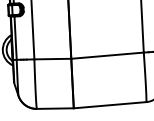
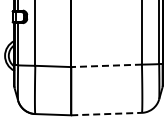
line: (107, 55) -> (106, 65), solid -> dashed
line: (111, 105) -> (107, 114), solid -> dashed

